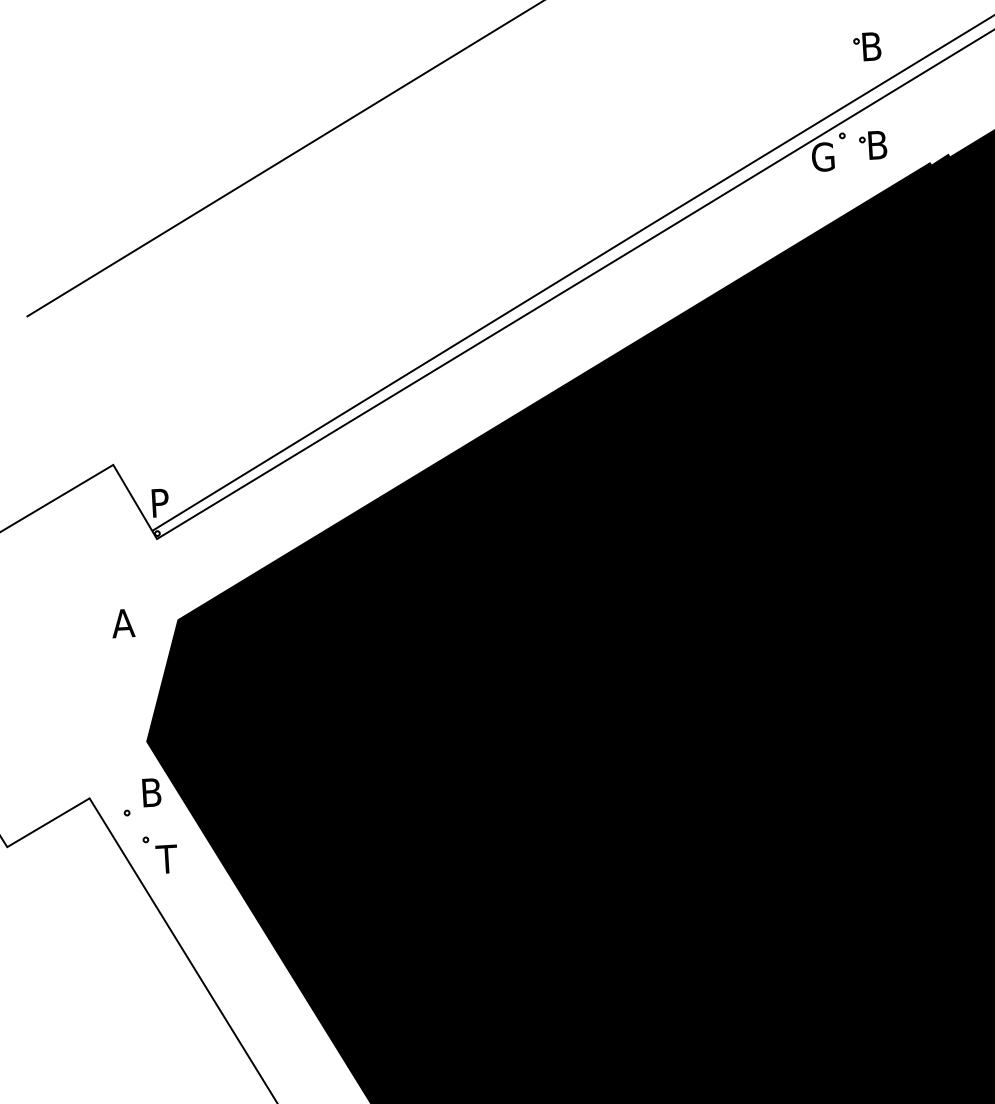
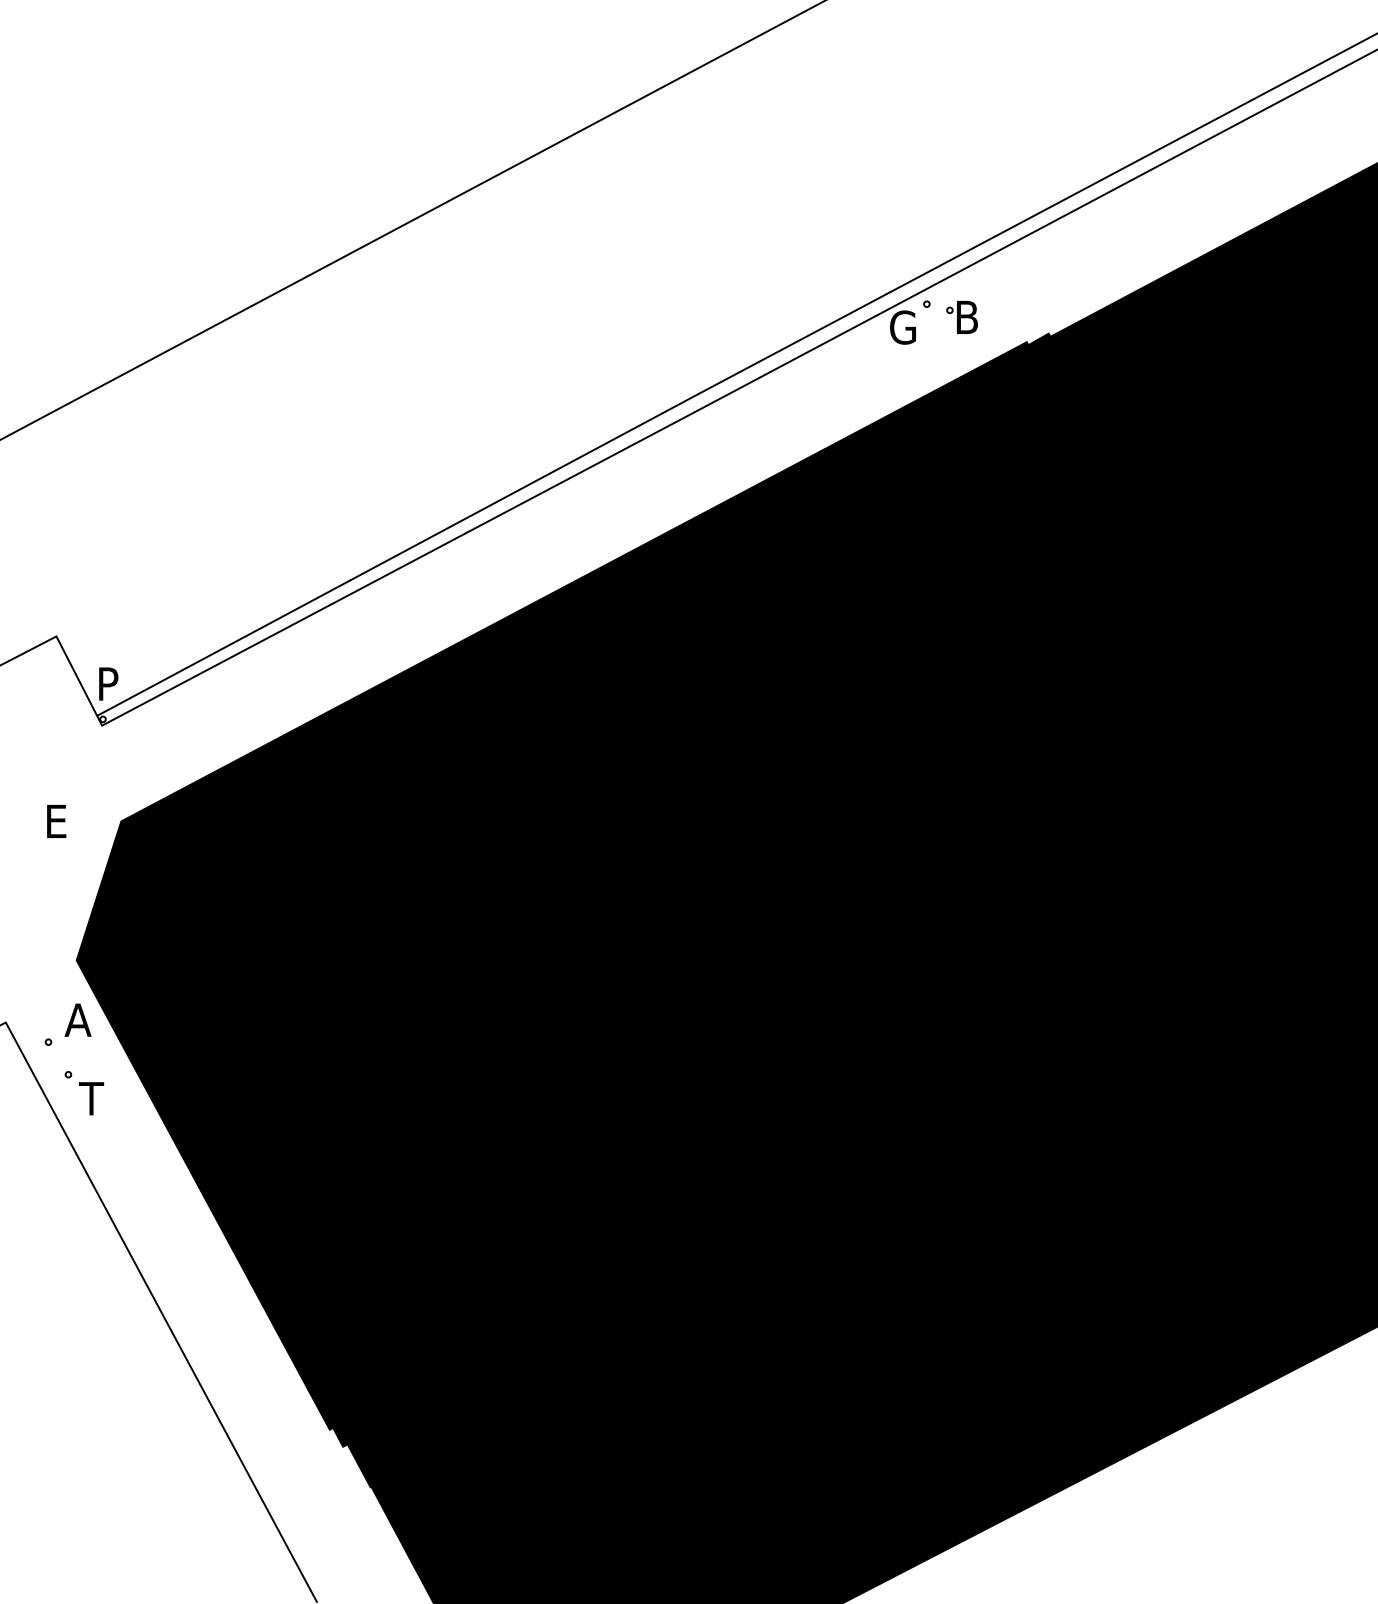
part: (866, 46) -> (961, 202), removed
text: (122, 622) -> (56, 820), A -> E
text: (150, 792) -> (77, 1019), B -> A

